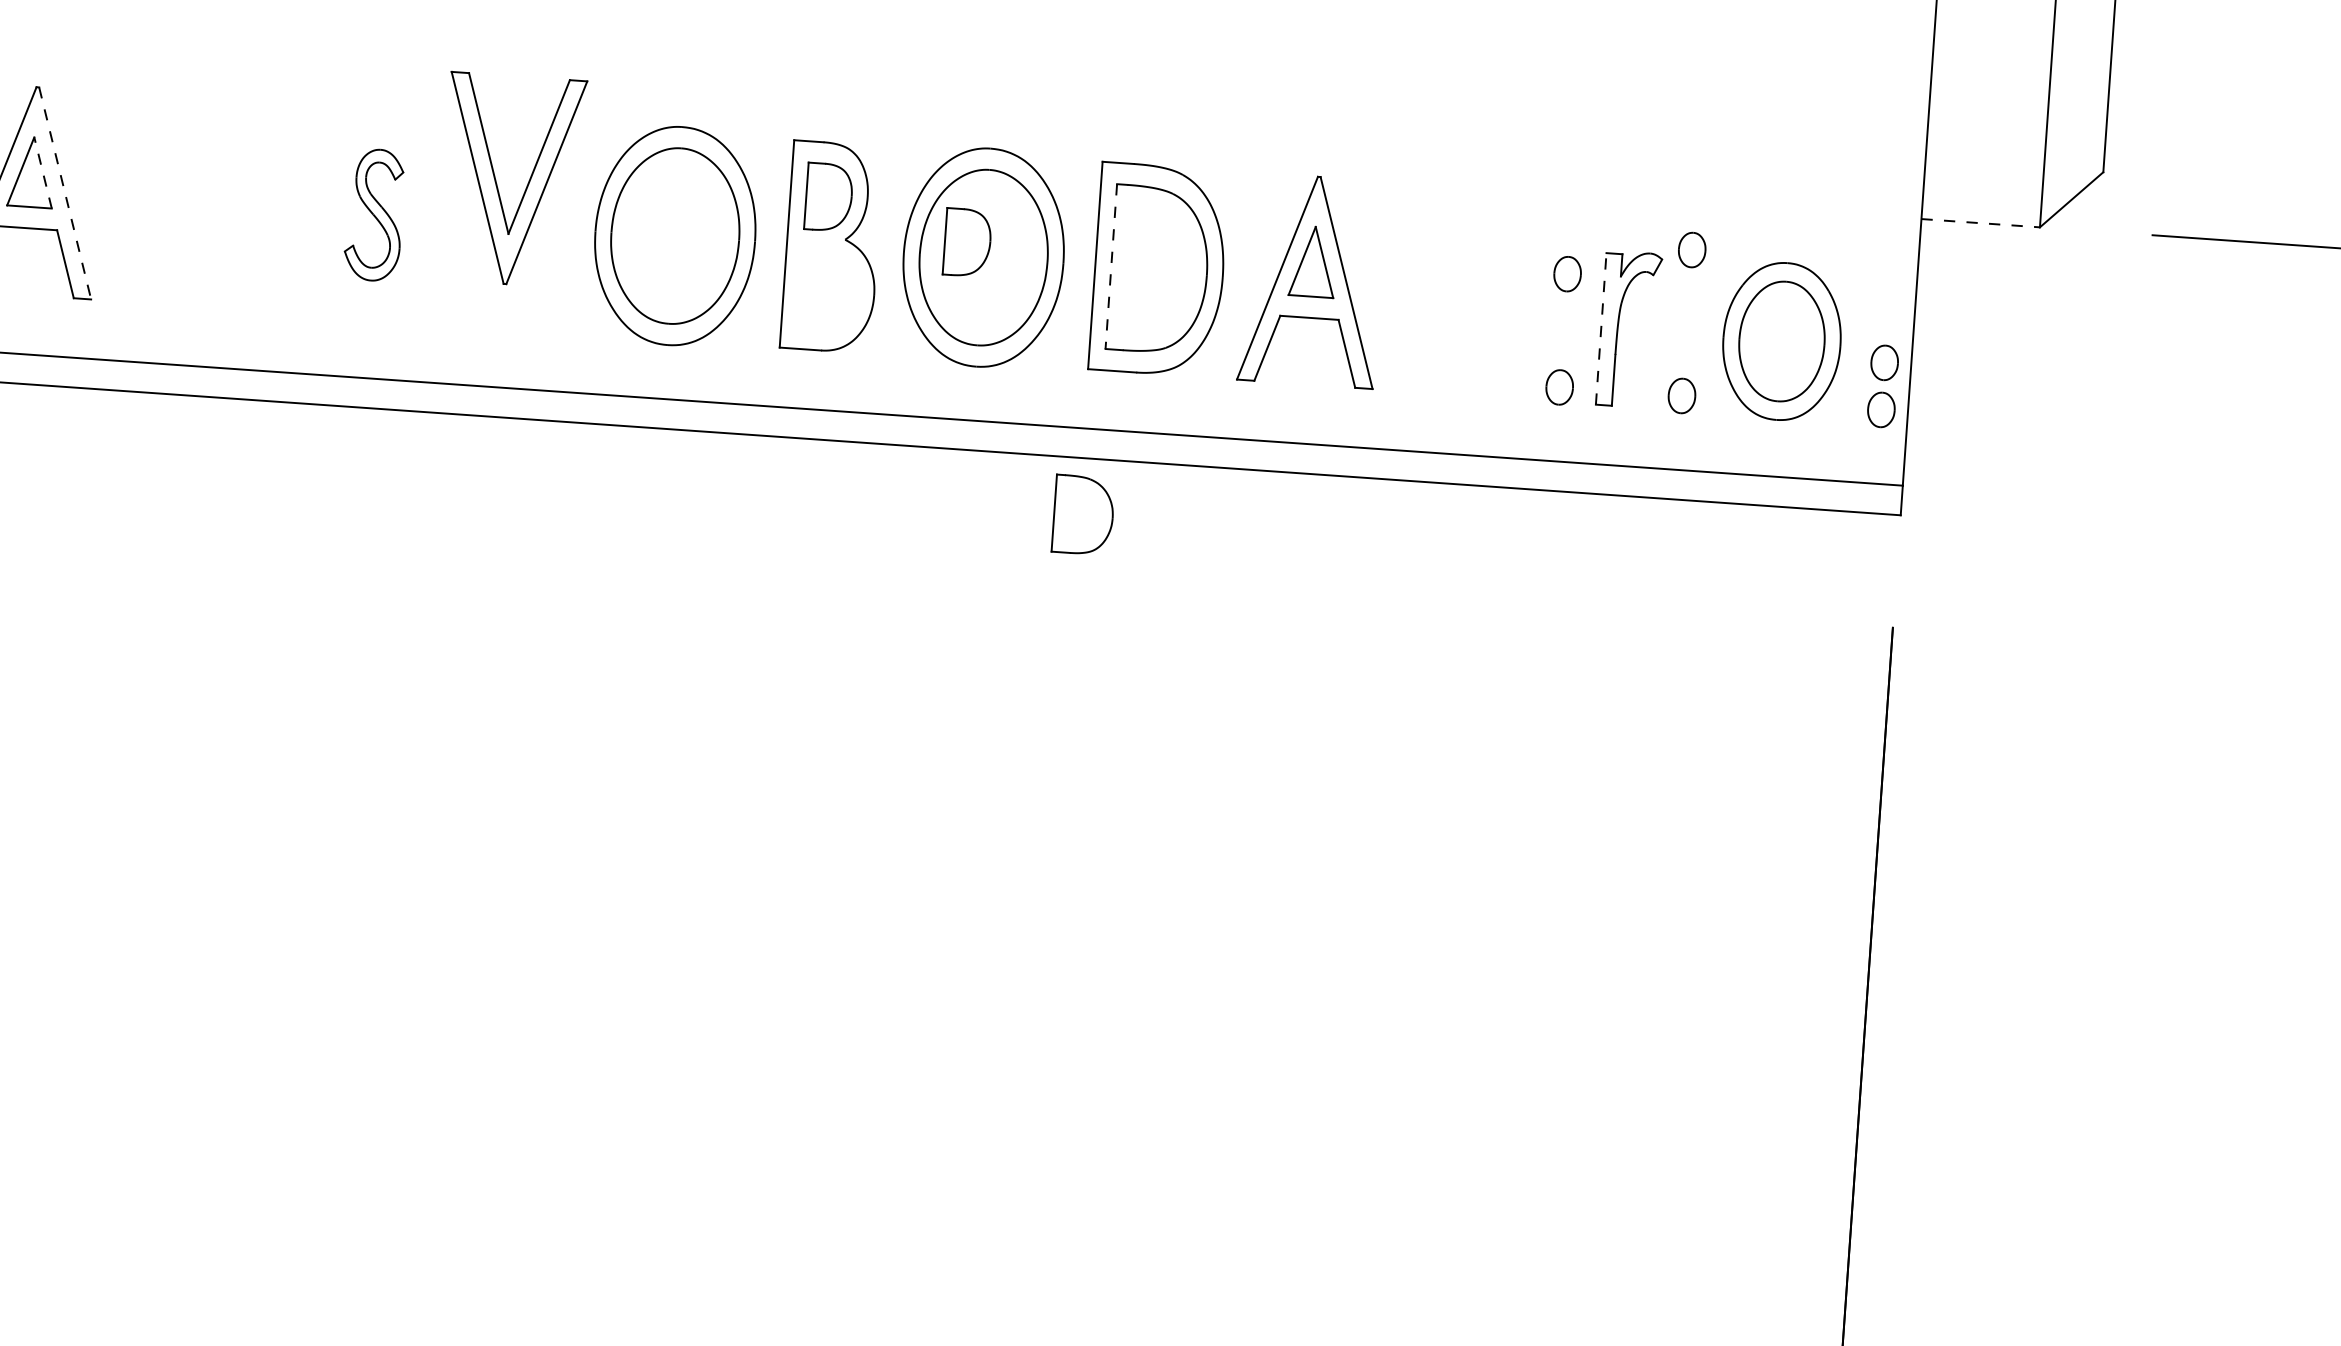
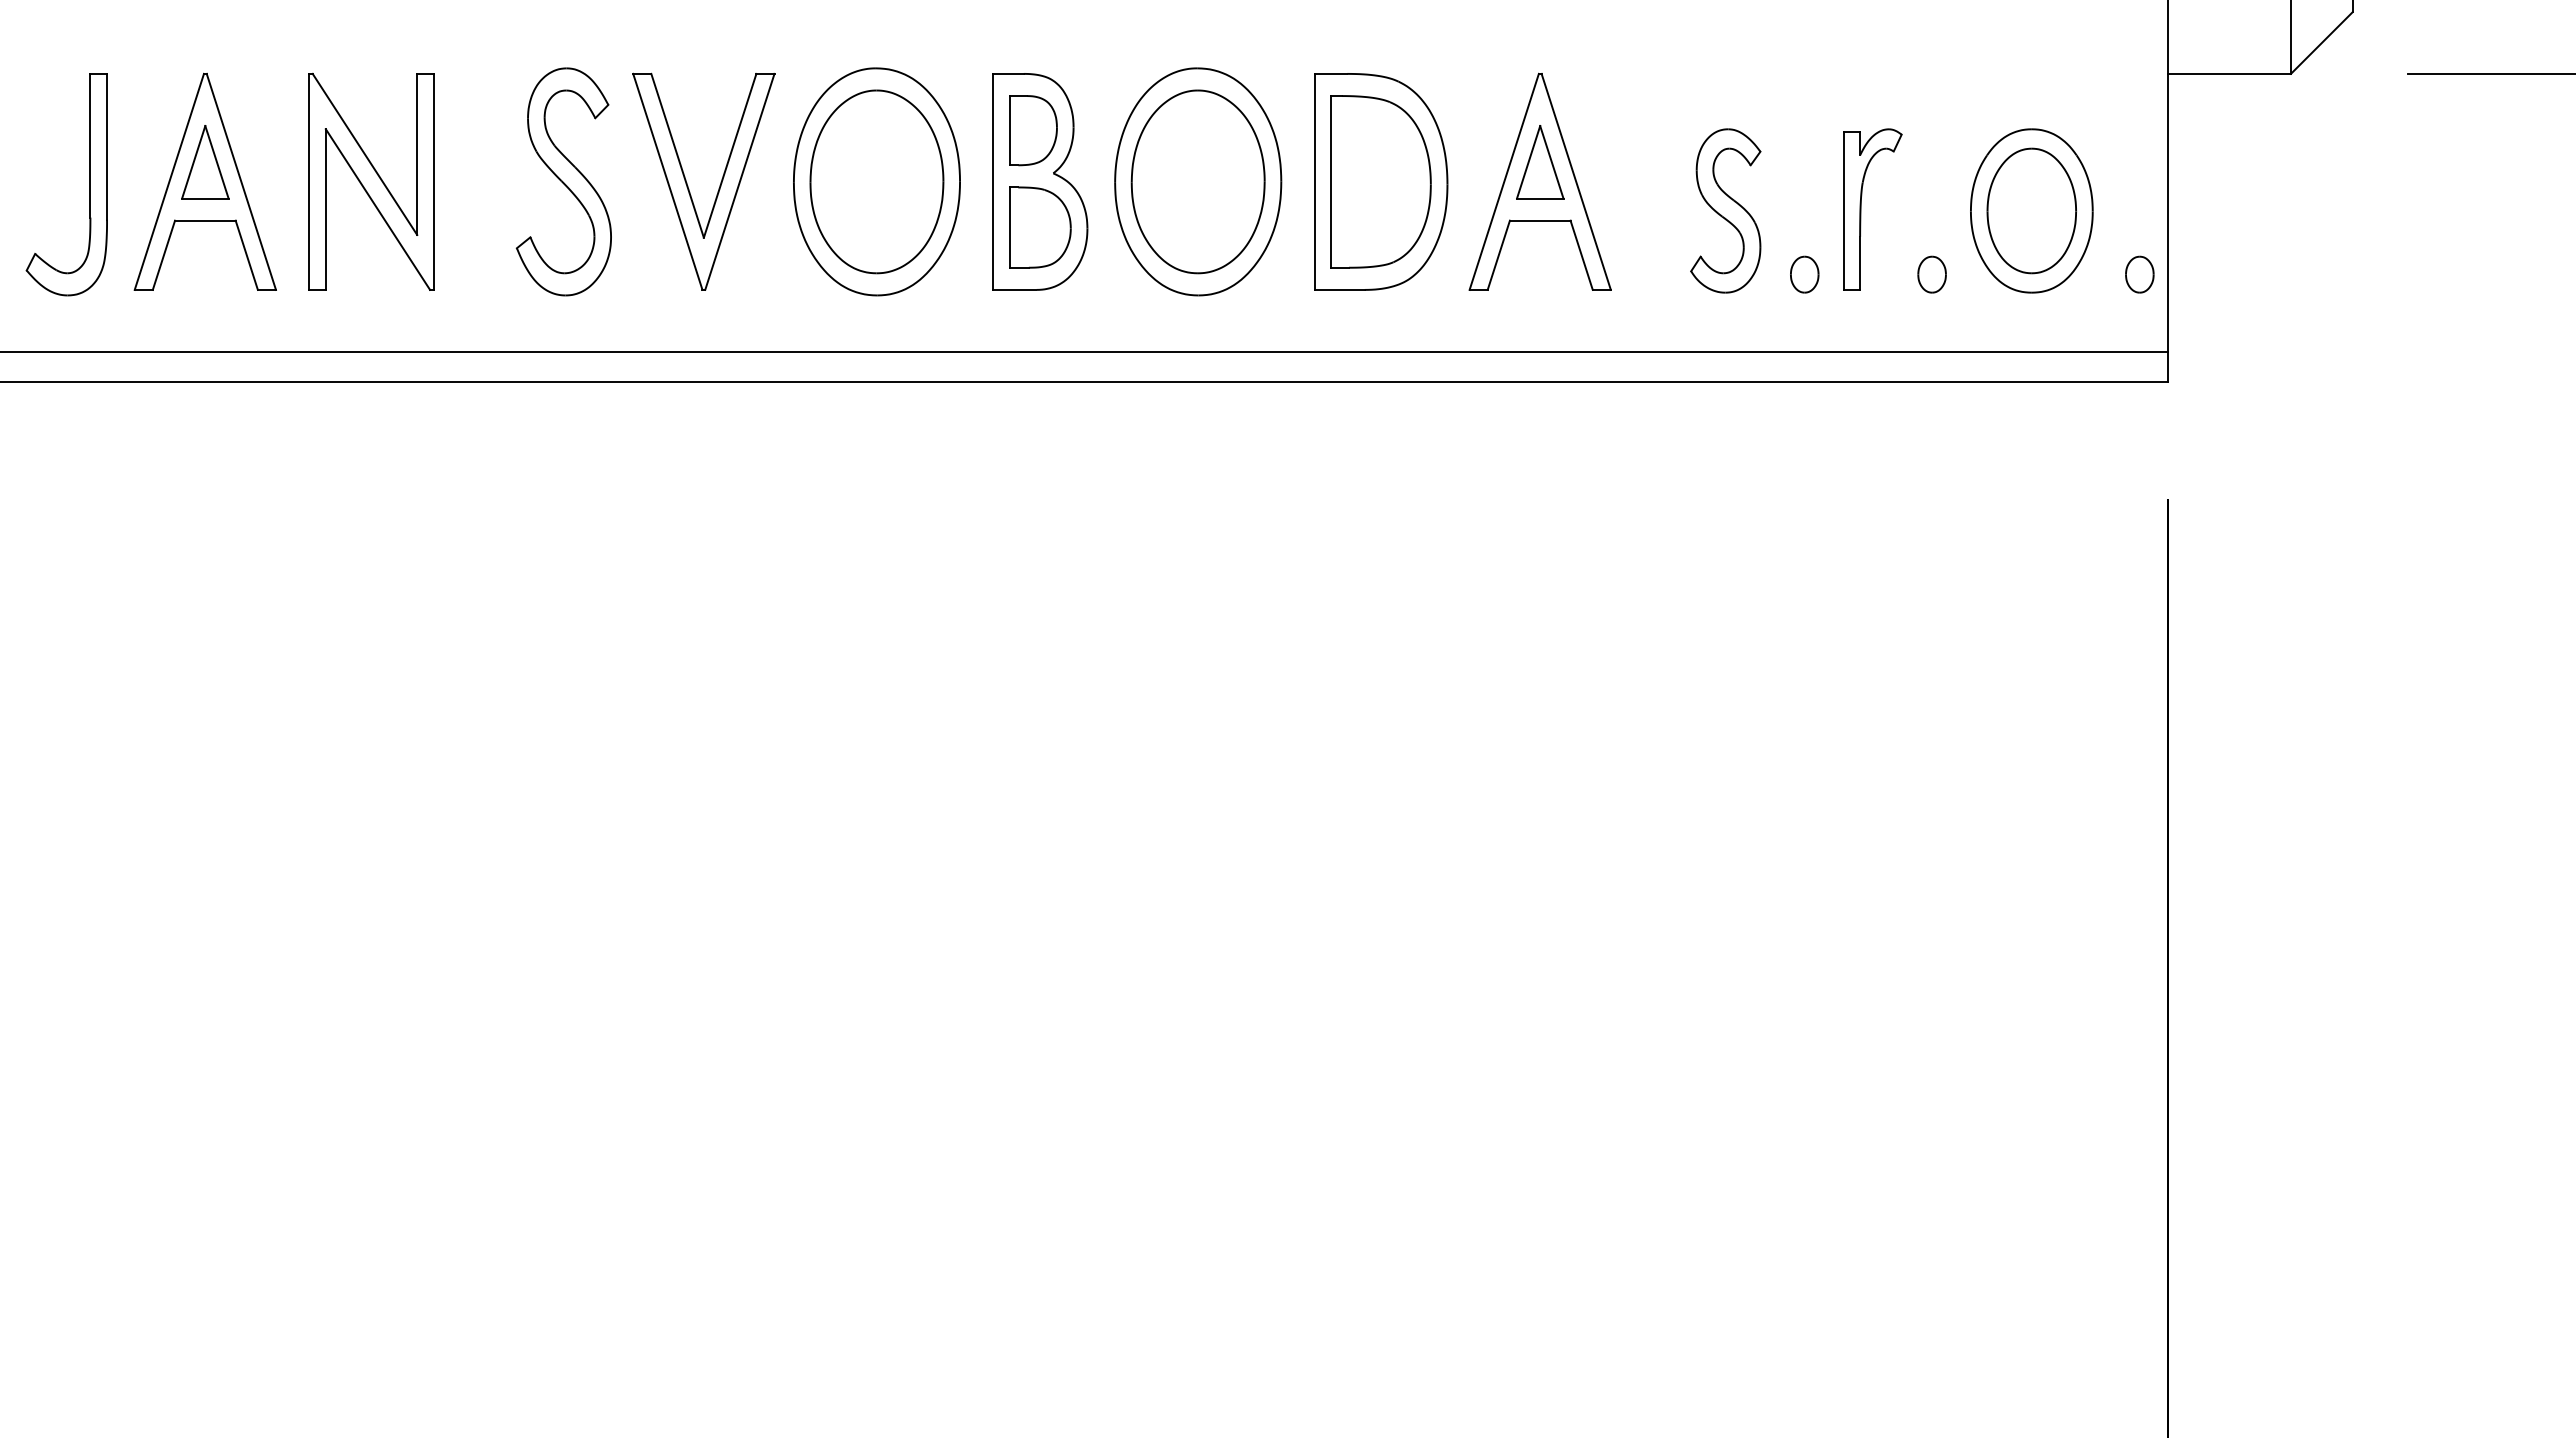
line: (42, 172) -> (216, 161), dashed -> solid
part: (497, 182) -> (688, 185), moved
line: (65, 194) -> (241, 182), dashed -> solid
part: (190, 201) -> (371, 181), added
part: (374, 214) -> (563, 181), size x1.67
line: (1980, 222) -> (2229, 73), dashed -> solid
part: (967, 242) -> (1180, 167), removed
part: (1691, 249) -> (1931, 122), removed
line: (1111, 266) -> (1331, 181), dashed -> solid
part: (1567, 273) -> (1804, 156), removed
part: (1487, 320) -> (1725, 210), added
line: (1601, 328) -> (1843, 210), dashed -> solid
part: (1884, 362) -> (2139, 225), removed
part: (1083, 515) -> (1040, 227), moved

